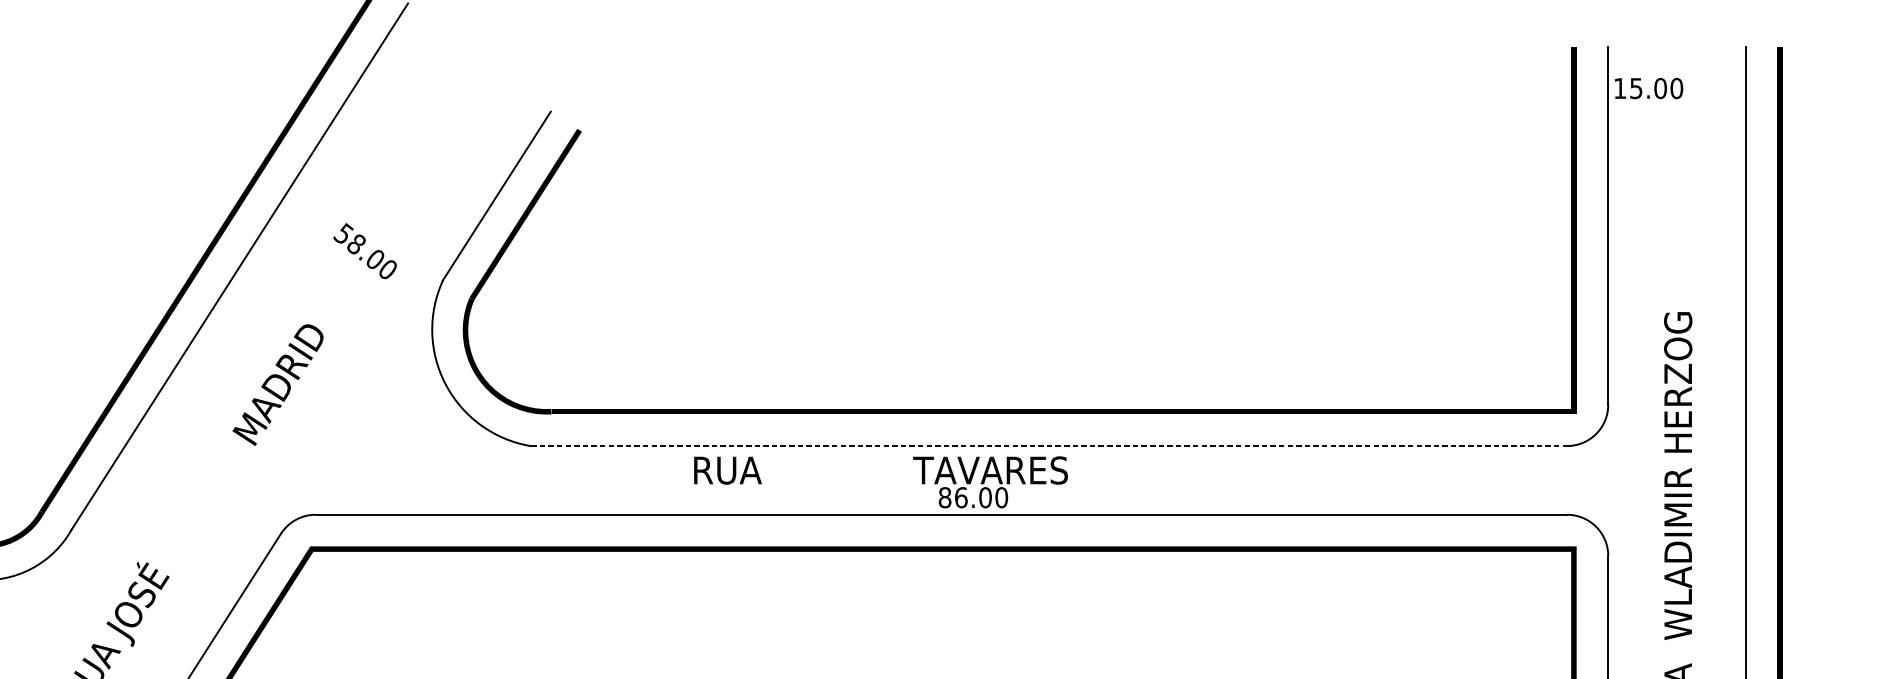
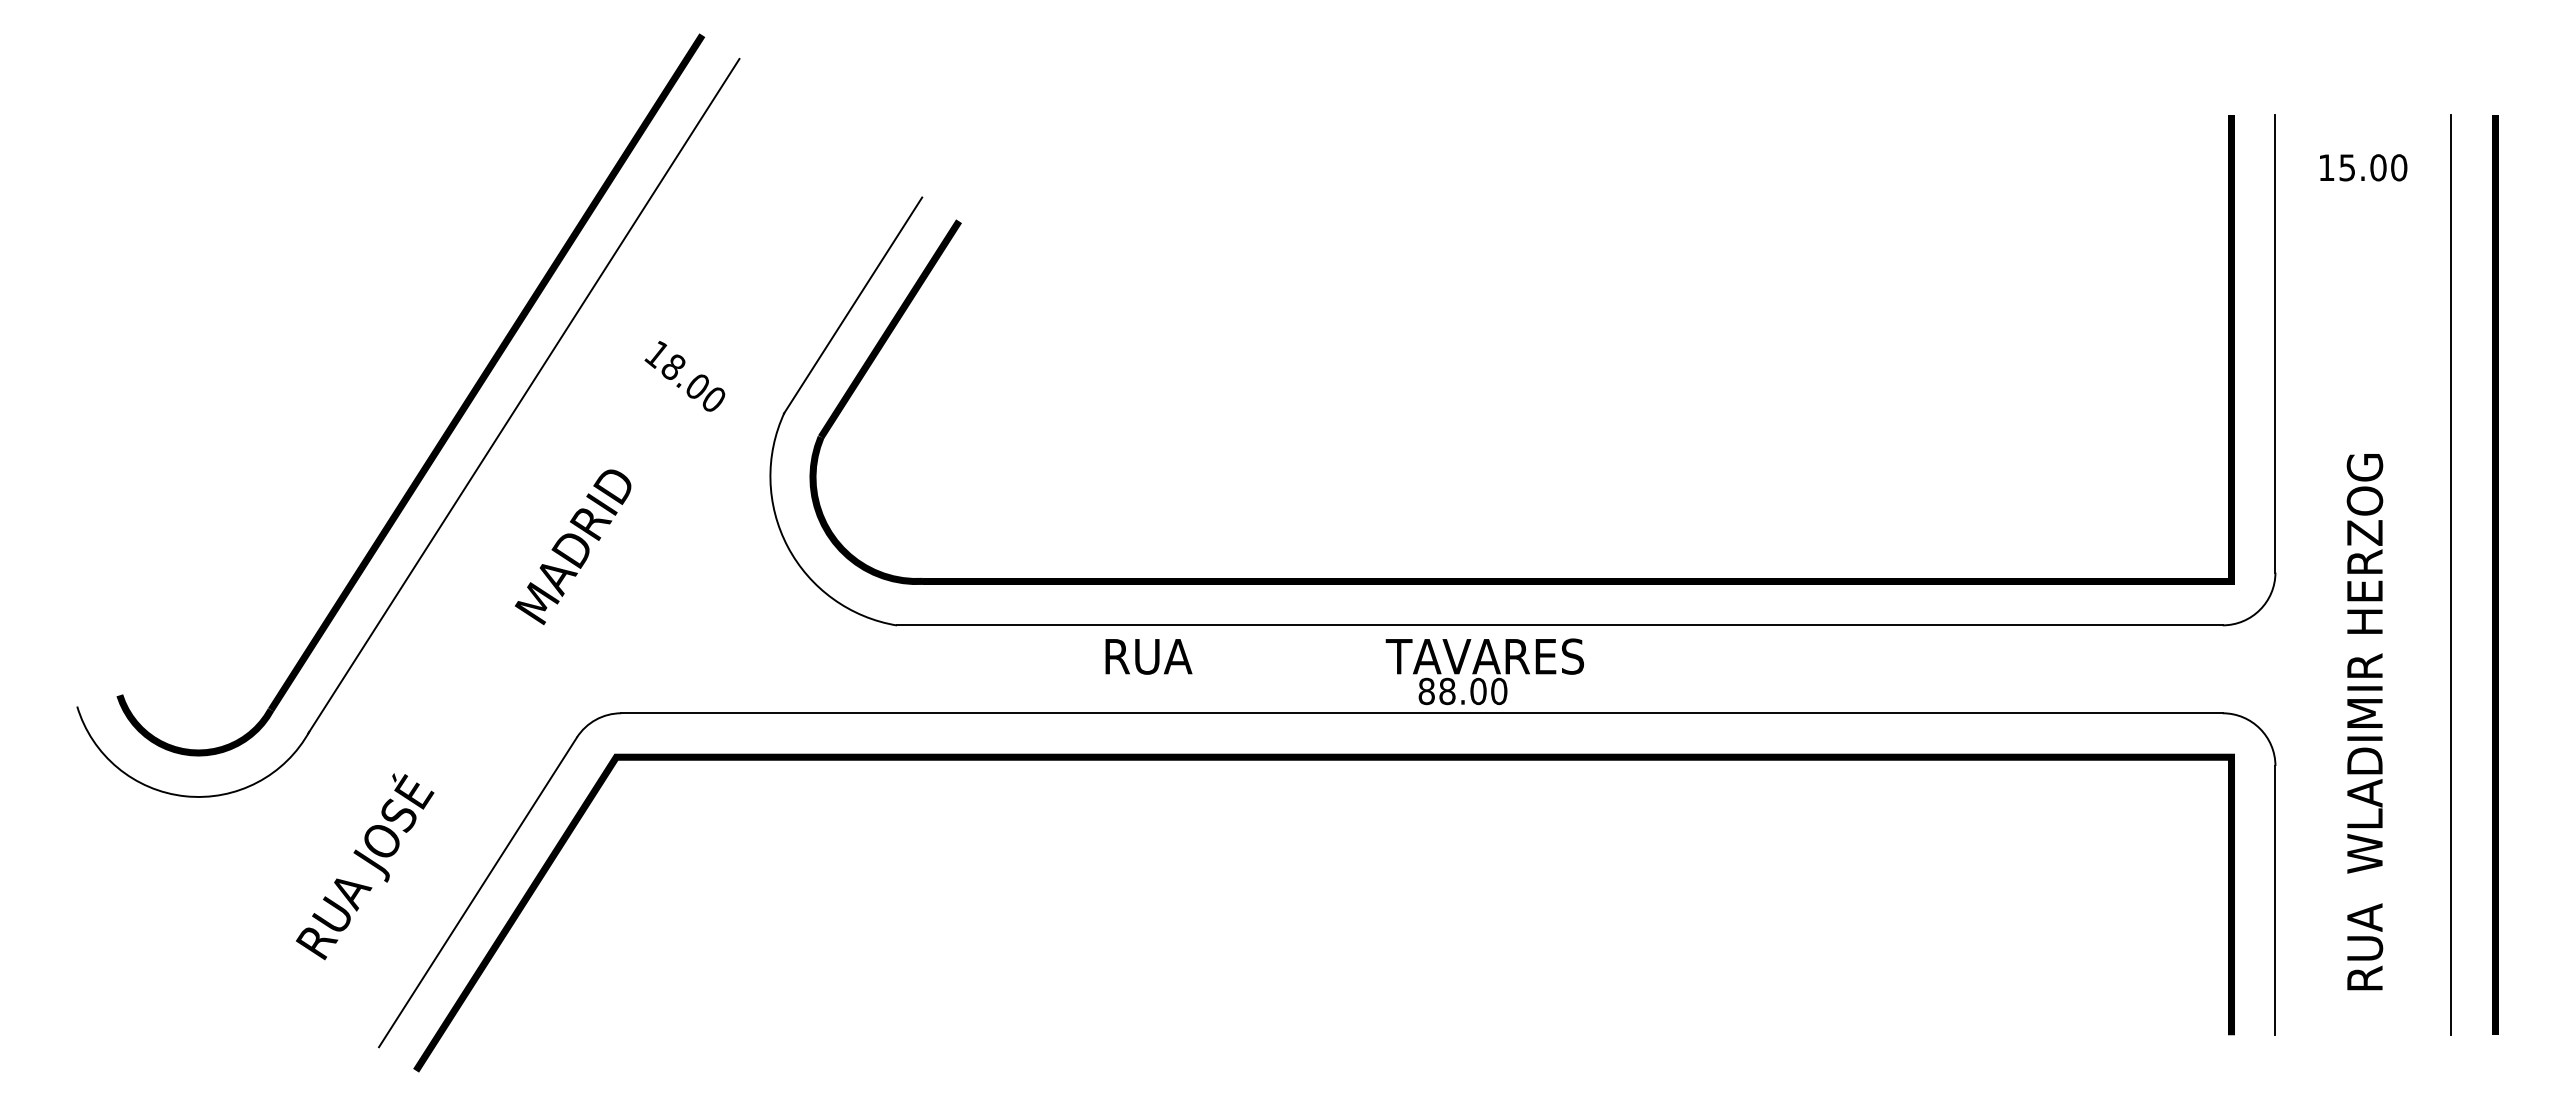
text: (1648, 88) -> (2363, 167), moved
text: (343, 234) -> (656, 354), 58.00 -> 18.00
line: (1048, 446) -> (1559, 625), dashed -> solid
text: (961, 496) -> (1447, 690), 86.00 -> 88.00

